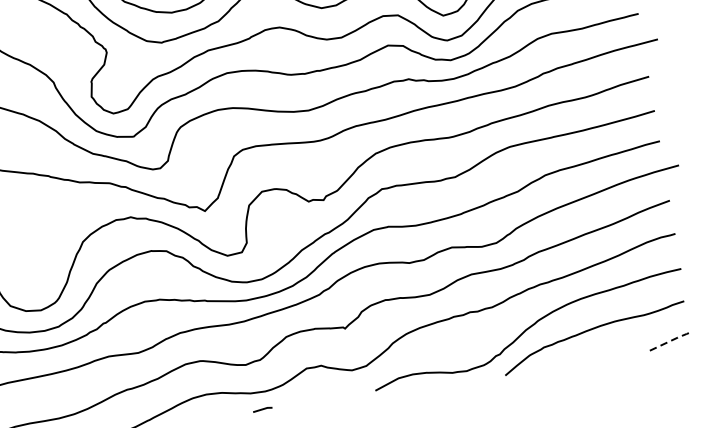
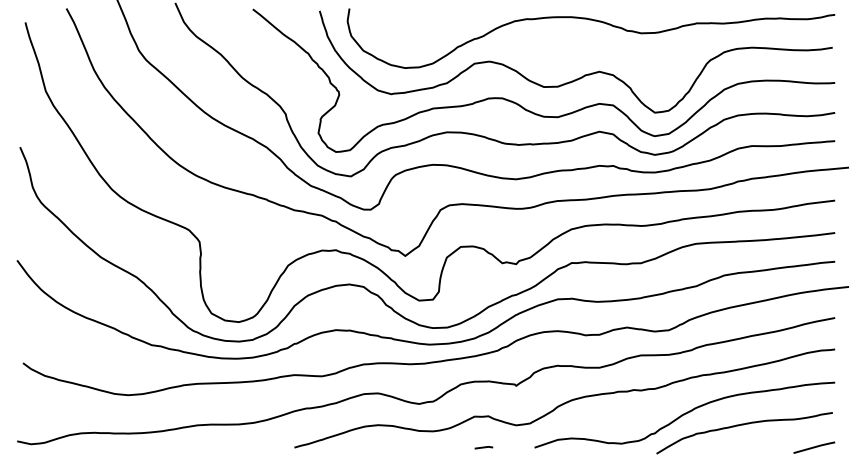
line: (672, 339) -> (816, 446), dashed -> solid
line: (262, 409) -> (483, 447), moved

